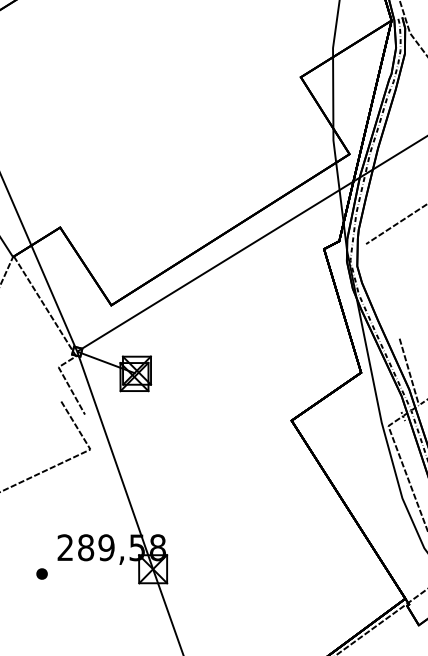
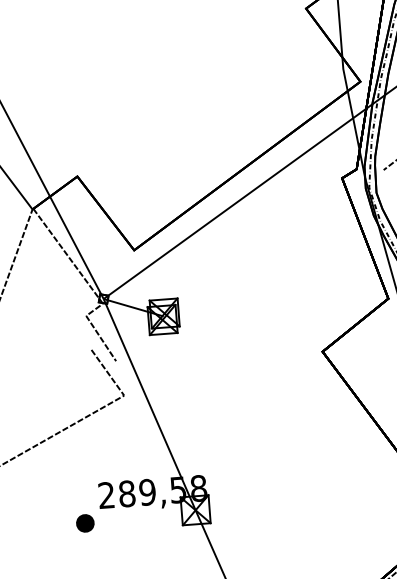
part: (41, 573) -> (84, 522), size x1.6

